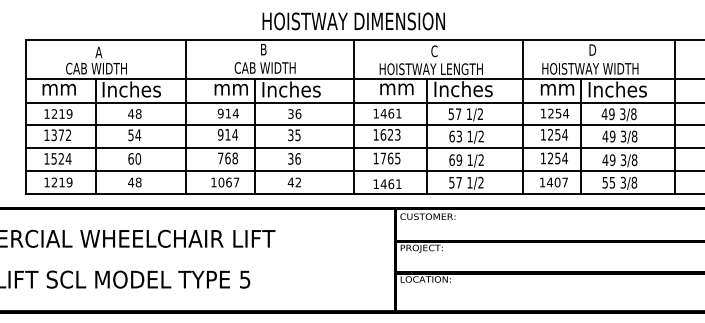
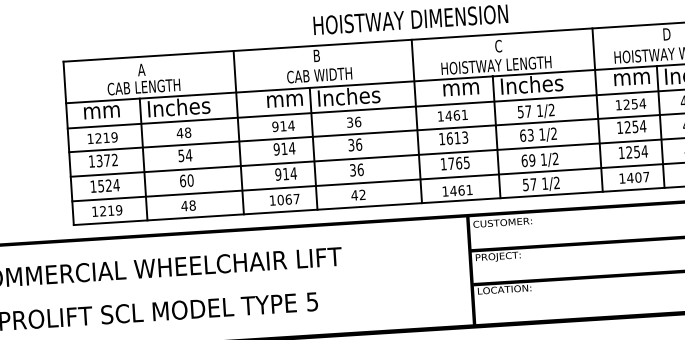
text: (112, 68) -> (157, 86), CAB WIDTH -> CAB LENGTH
text: (389, 134) -> (456, 137), 1623 -> 1613
text: (297, 135) -> (358, 144), 35 -> 36
text: (227, 158) -> (285, 174), 768 -> 914

